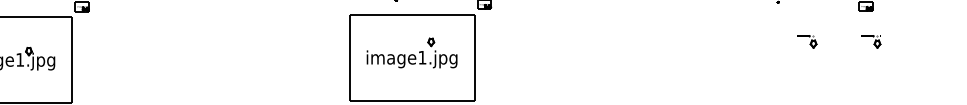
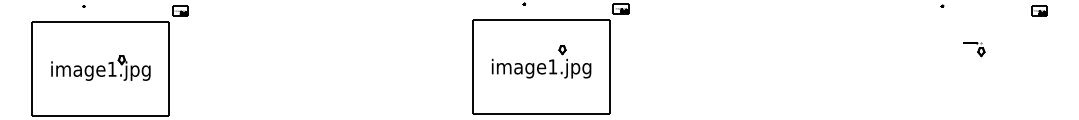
part: (871, 41) -> (1044, 49), removed

